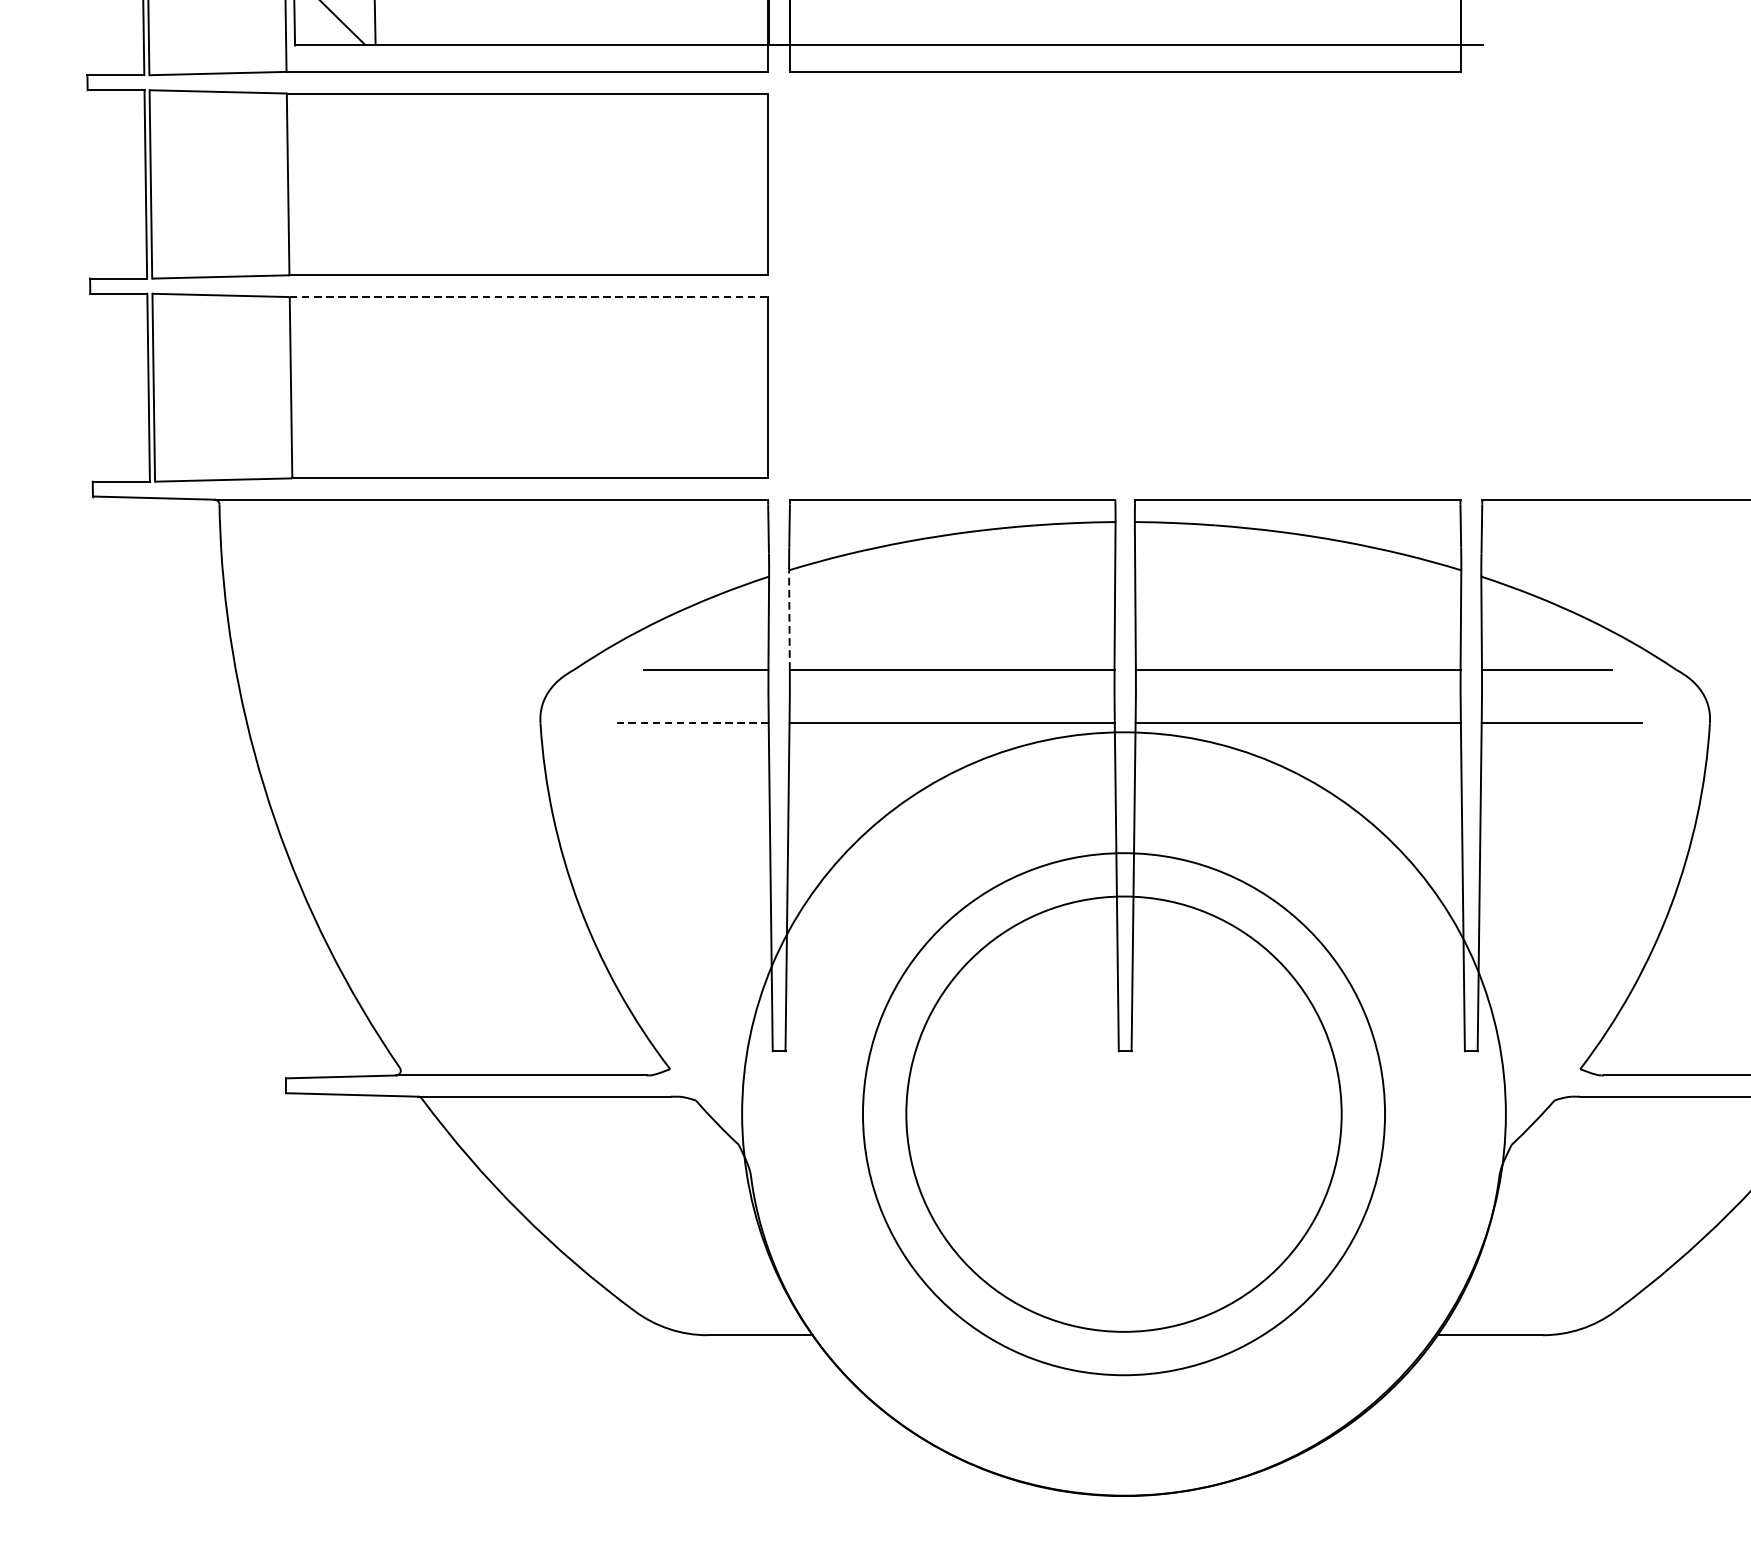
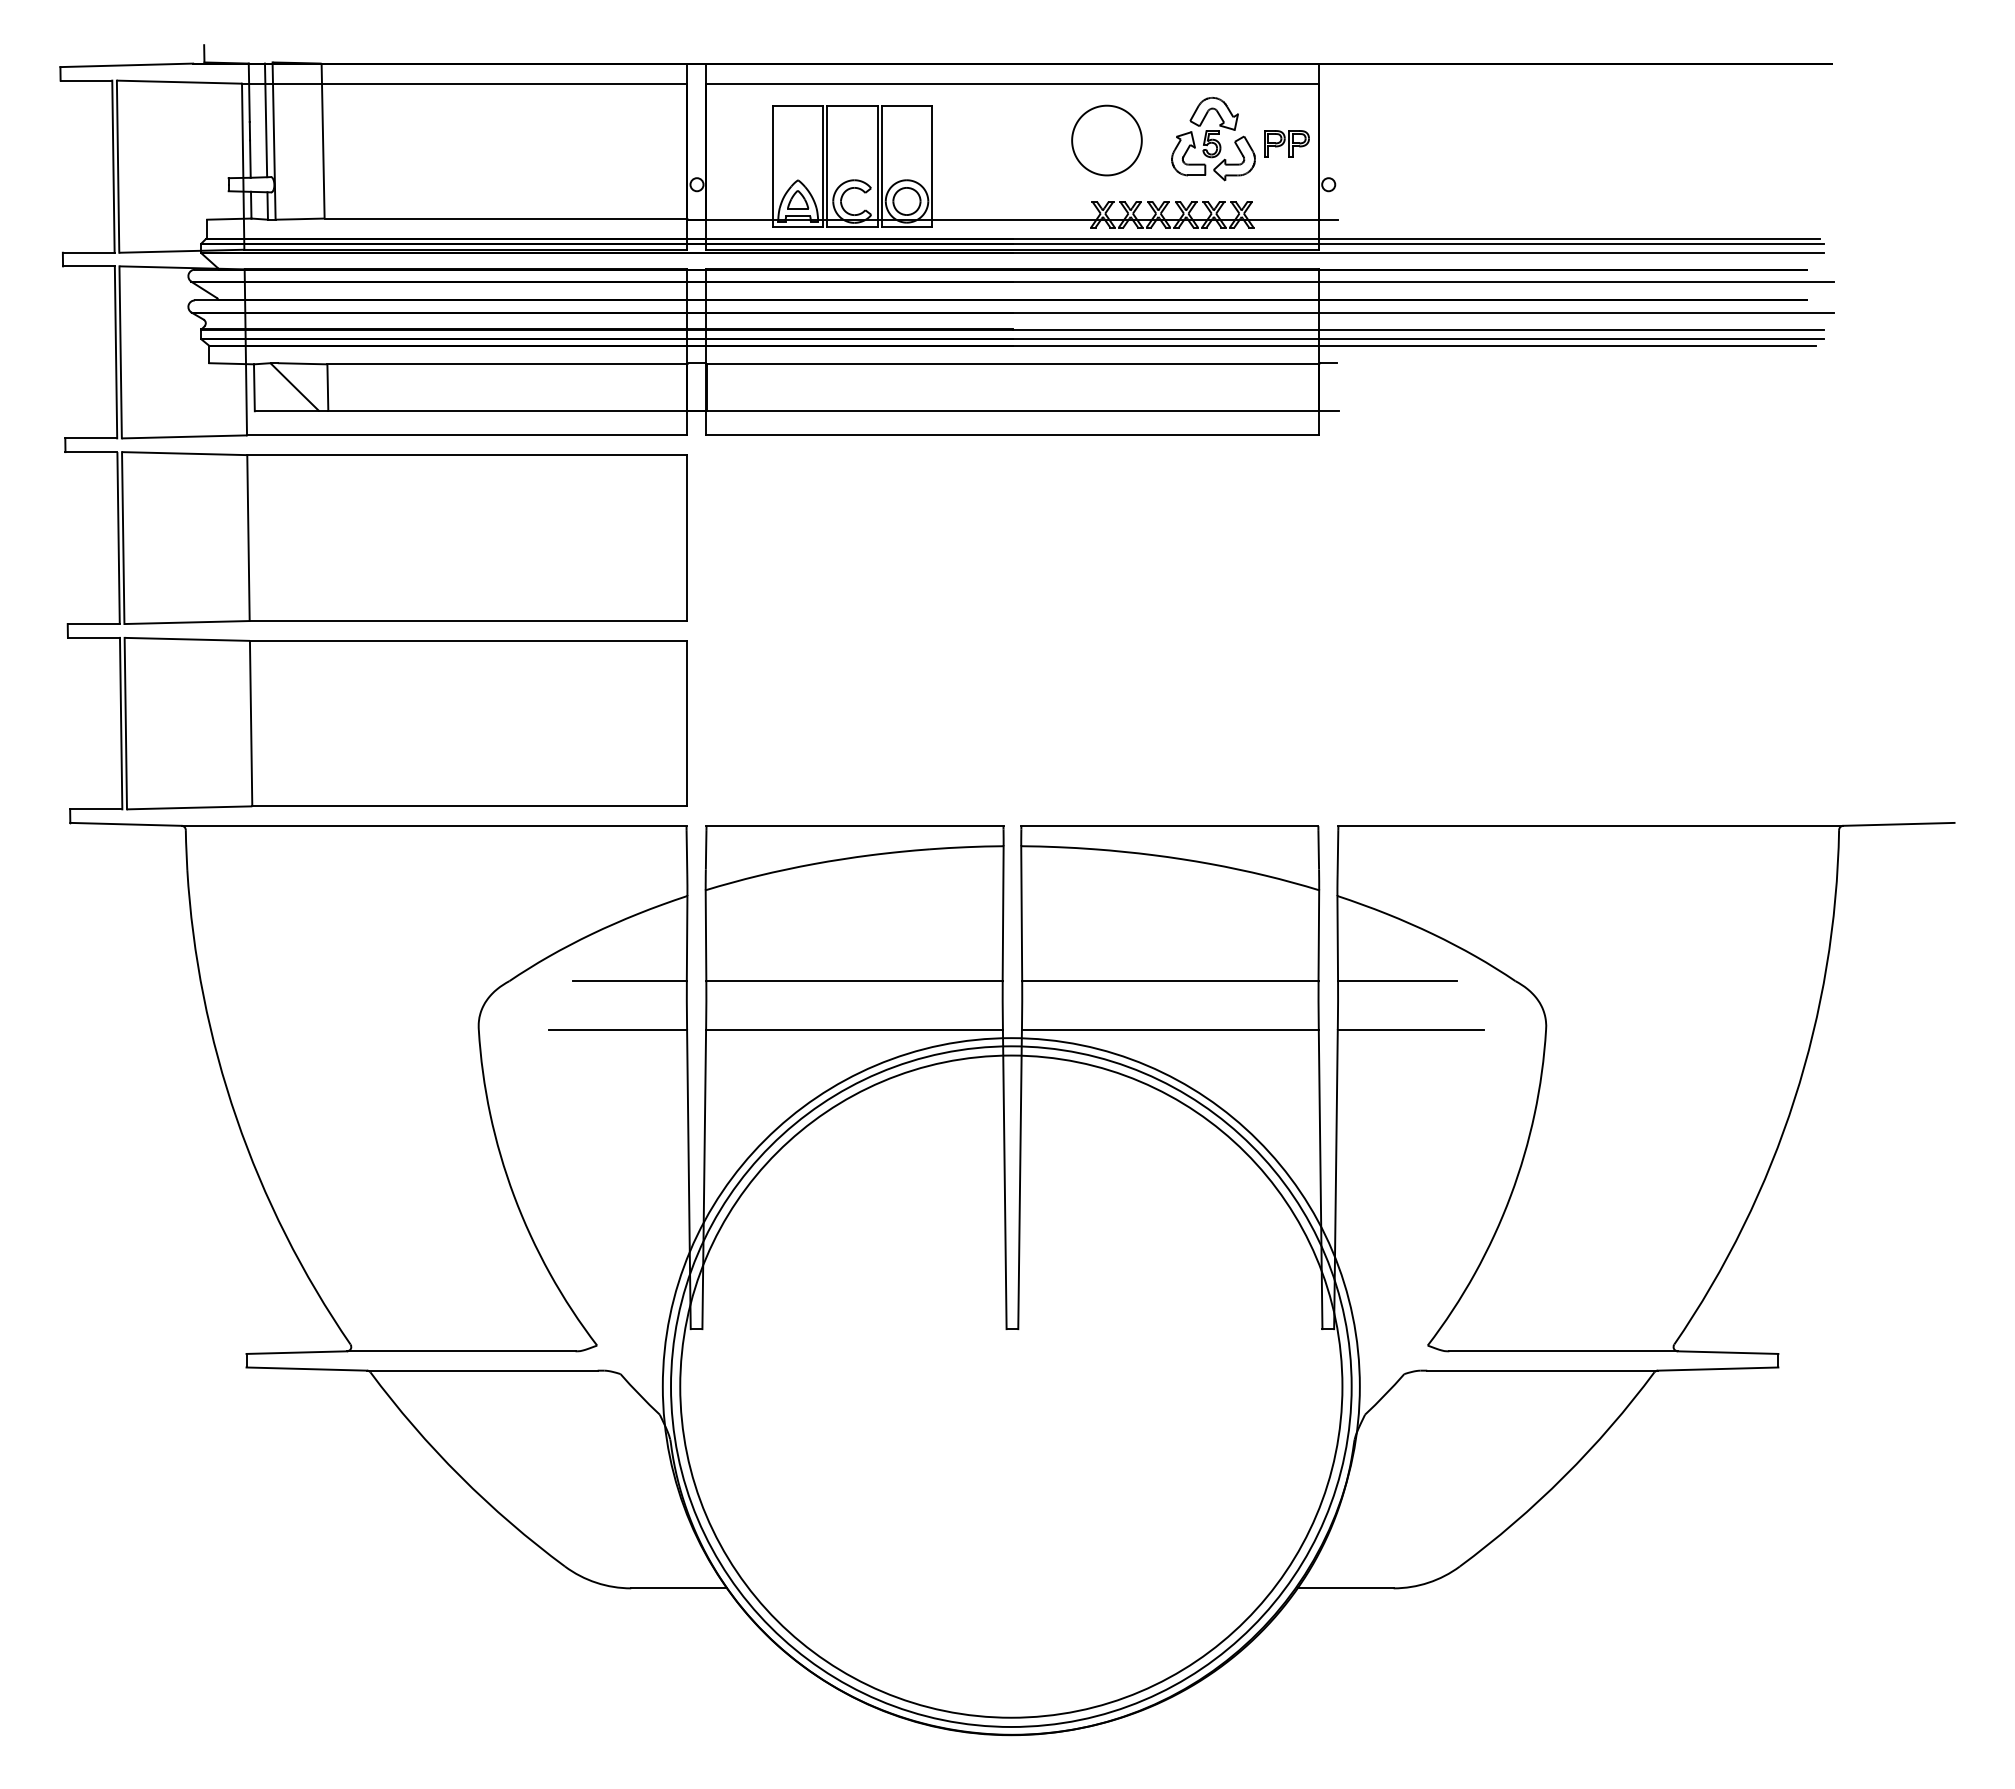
line: (529, 296) -> (468, 640), dashed -> solid
line: (789, 619) -> (706, 935), dashed -> solid
line: (692, 722) -> (617, 1029), dashed -> solid
circle: (1124, 1114) -> (1011, 1386), size x1.43
circle: (1124, 1114) -> (1011, 1386), size x1.67

